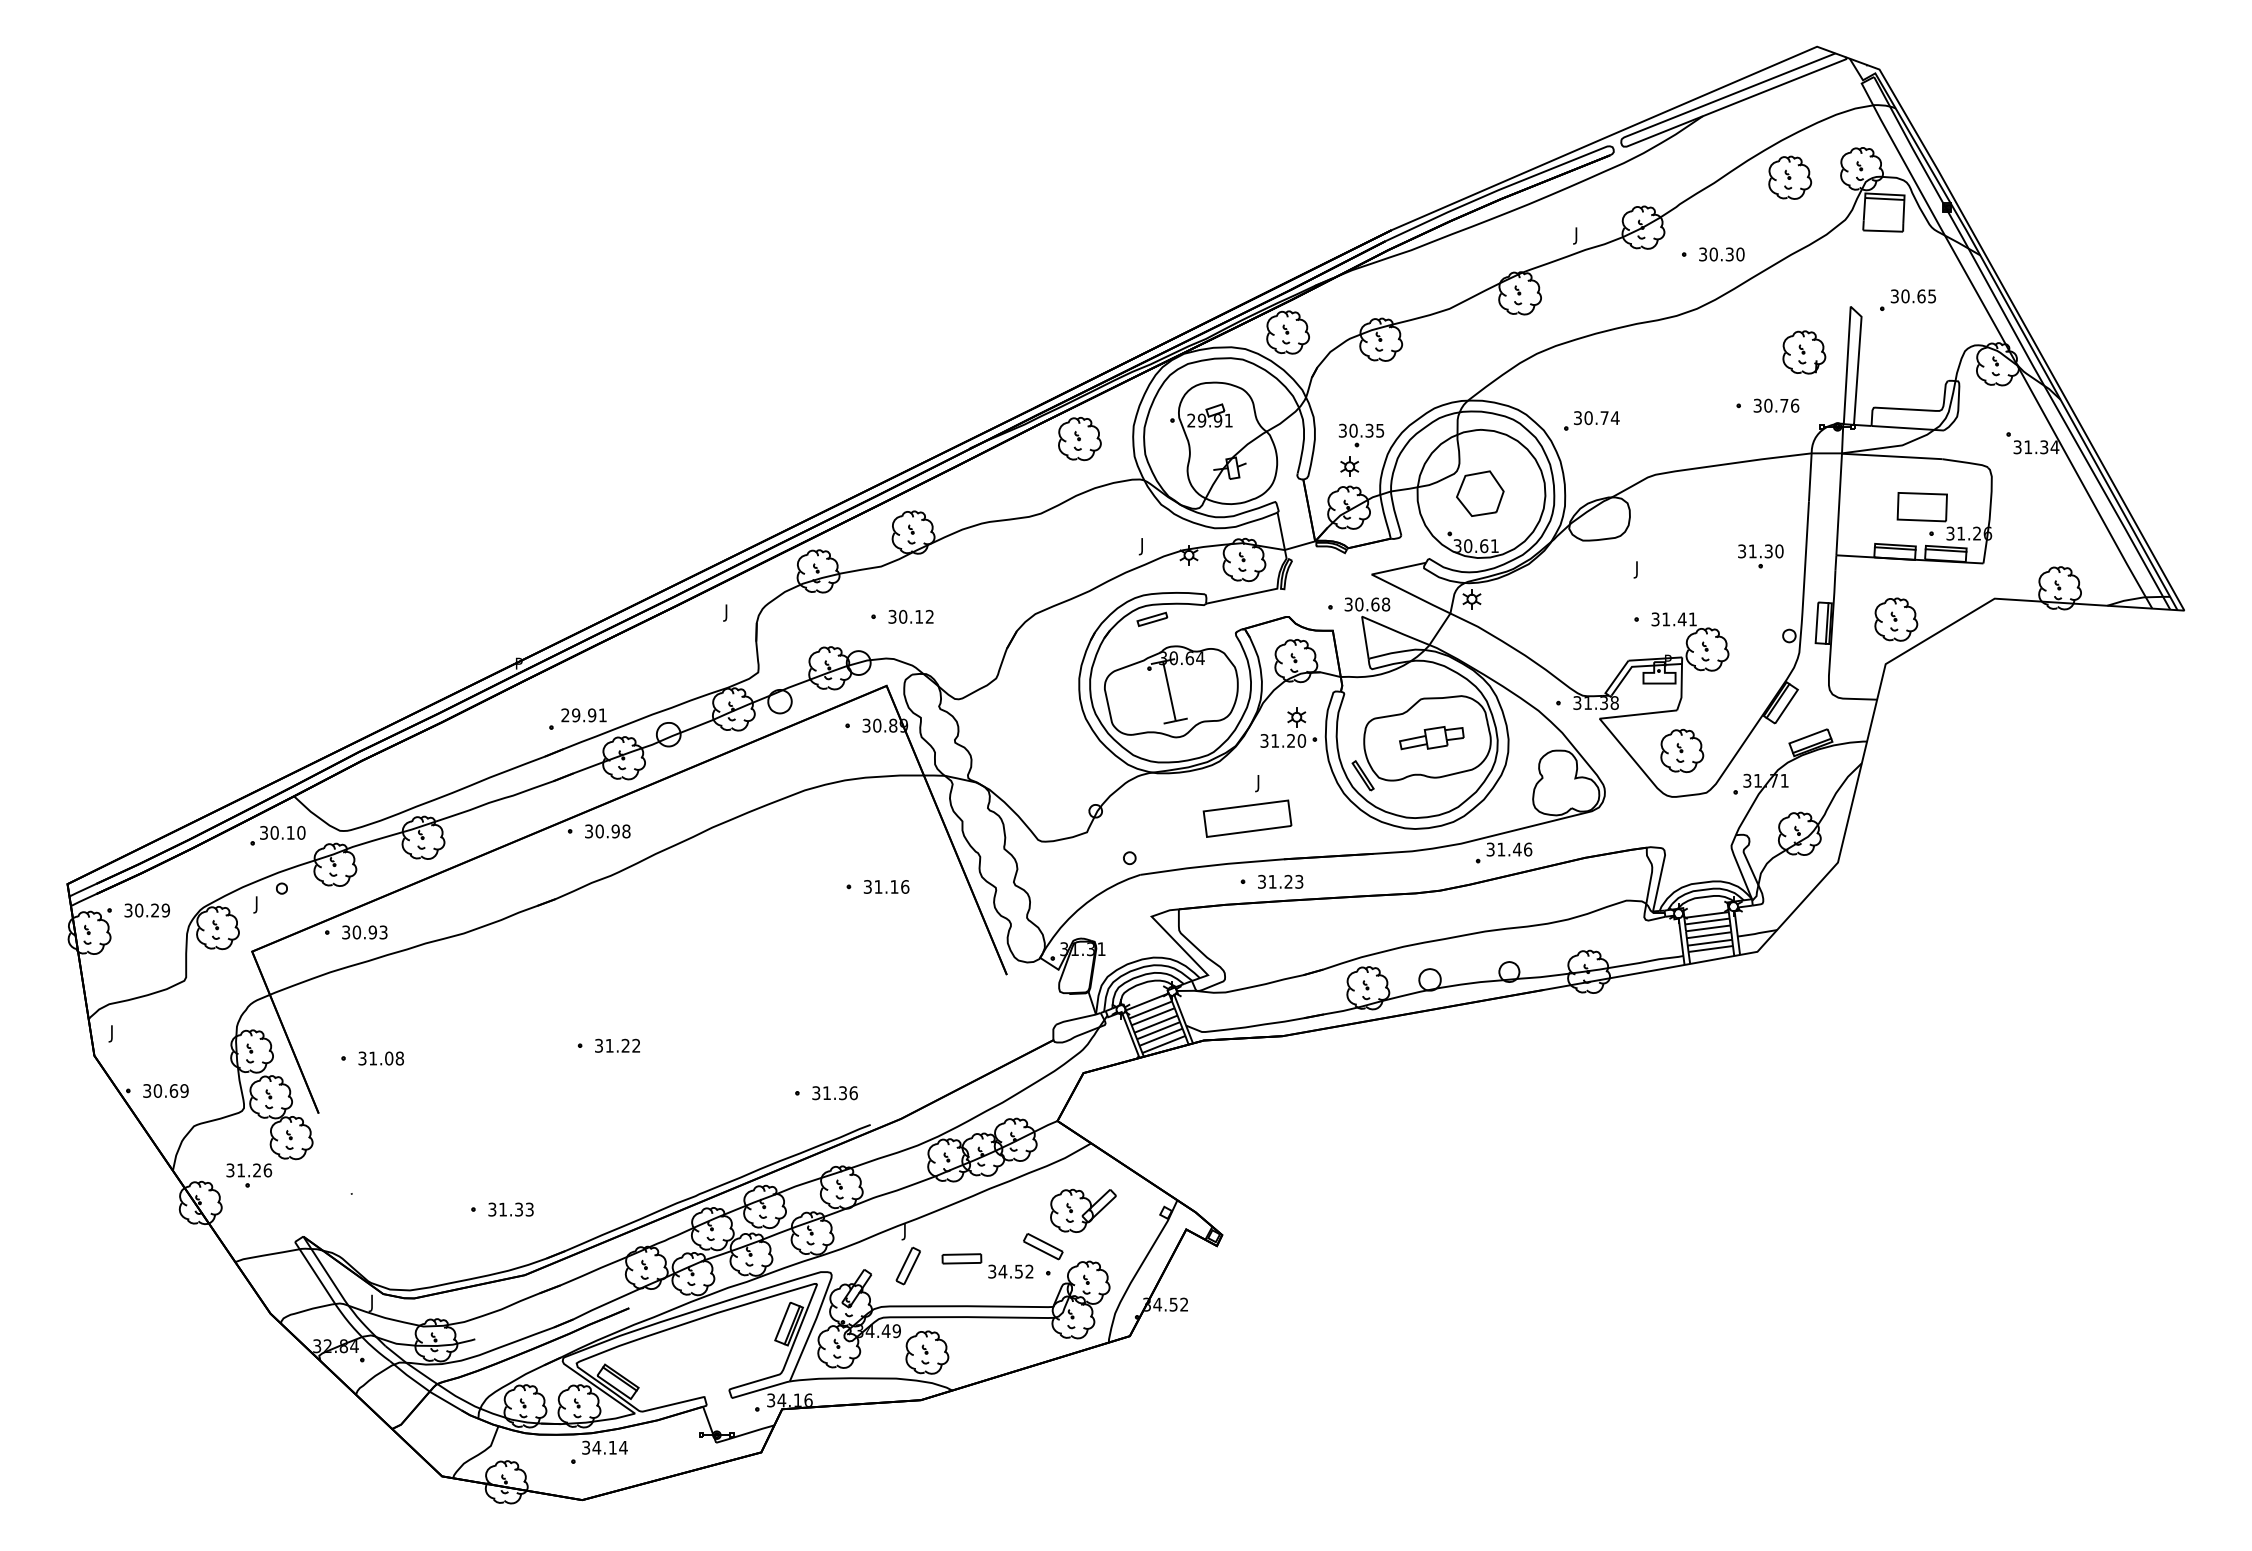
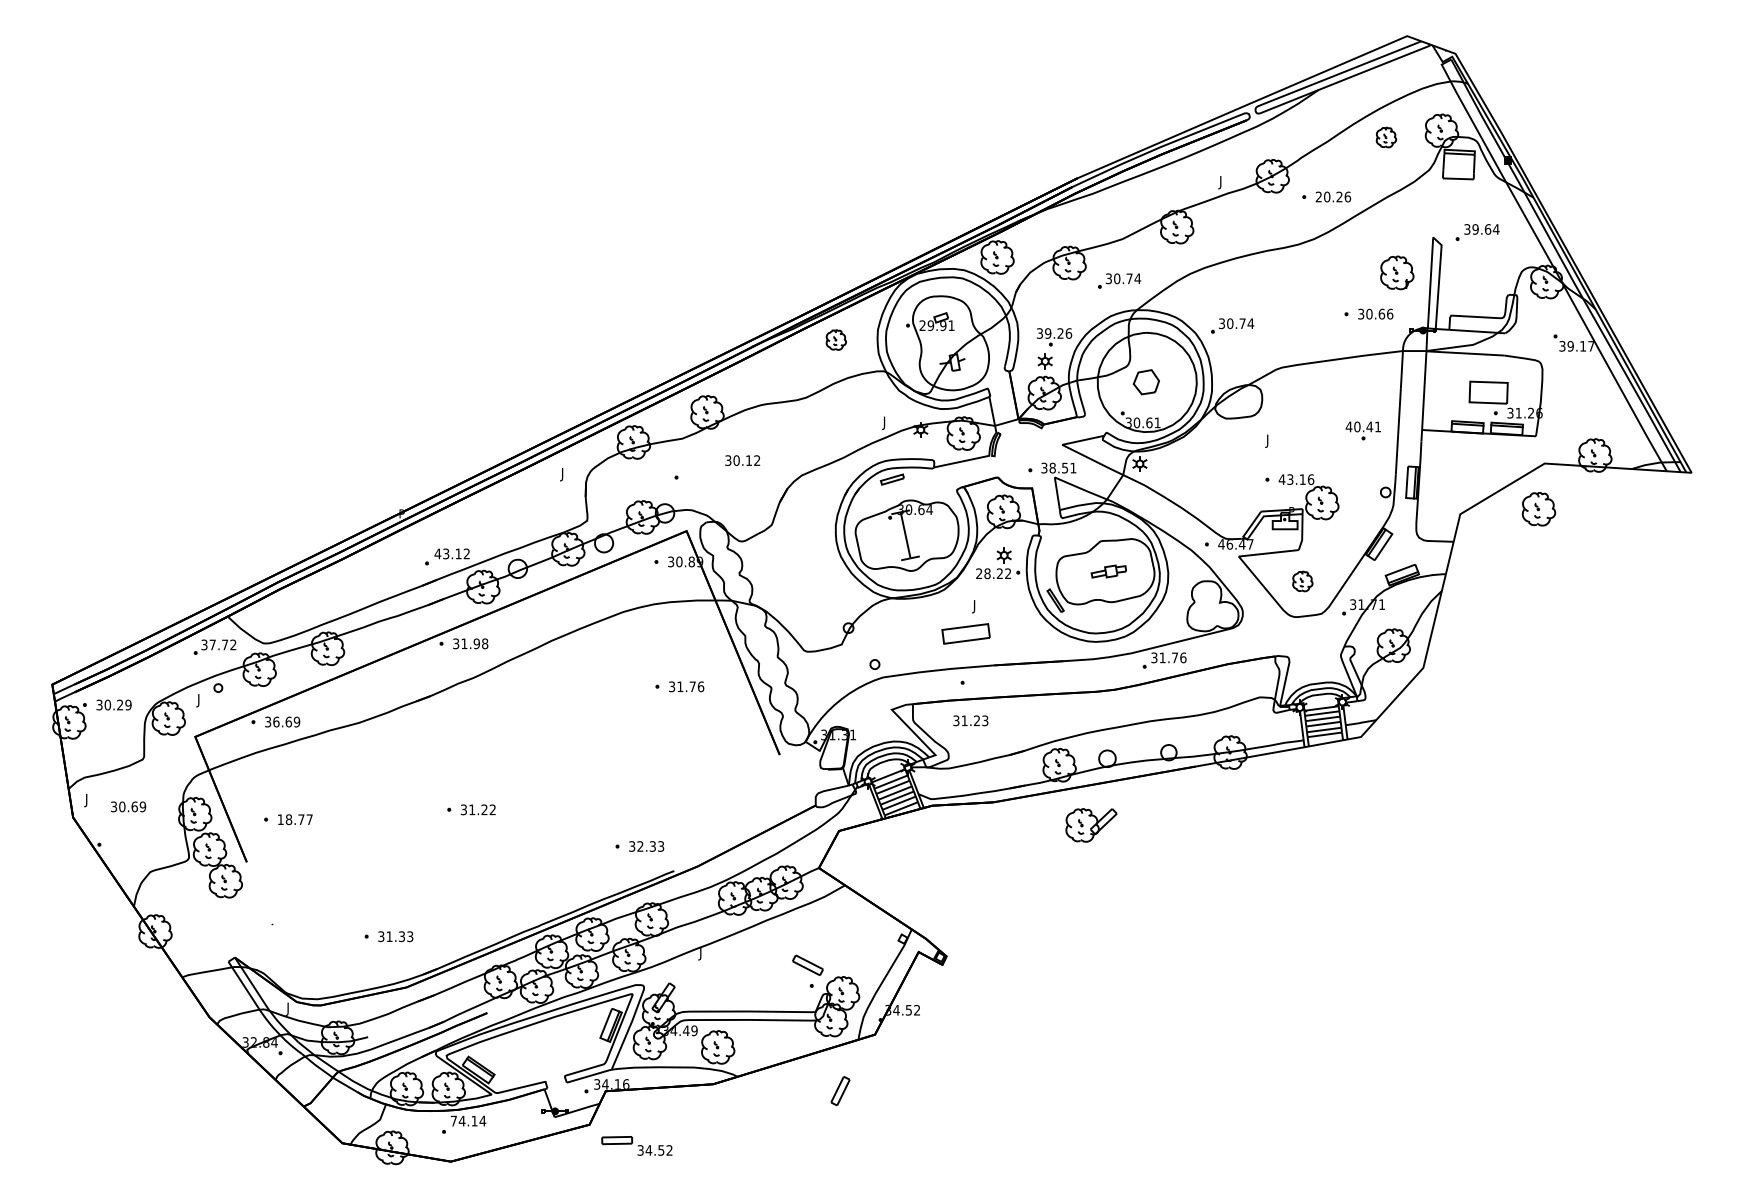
part: (1790, 177) -> (1386, 137), size x0.6
text: (1721, 254) -> (1333, 197), 30.30 -> 20.26
text: (1918, 296) -> (1485, 229), 30.65 -> 39.64
part: (1445, 362) -> (1119, 280), added
text: (1784, 405) -> (1381, 313), 30.76 -> 30.66
text: (1366, 430) -> (1058, 333), 30.35 -> 39.26
part: (1079, 439) -> (835, 340), size x0.6
text: (2041, 447) -> (1580, 346), 31.34 -> 39.17
part: (1480, 493) -> (1146, 382), size x0.7
text: (1760, 551) -> (1363, 427), 31.30 -> 40.41
text: (1372, 604) -> (1062, 468), 30.68 -> 38.51
text: (910, 616) -> (742, 460), moved
text: (1674, 619) -> (1296, 479), 31.41 -> 43.16
part: (1896, 619) -> (1539, 509), moved
text: (1595, 703) -> (1235, 544), 31.38 -> 46.47
text: (583, 715) -> (451, 554), 29.91 -> 43.12
part: (1431, 738) -> (1108, 571), size x0.7
text: (1283, 740) -> (993, 573), 31.20 -> 28.22
part: (1682, 750) -> (1302, 581), size x0.6
part: (1247, 818) -> (966, 633), size x0.7
text: (599, 831) -> (464, 643), 30.98 -> 31.98
text: (287, 832) -> (222, 644), 30.10 -> 37.72
text: (1517, 849) -> (1175, 657), 31.46 -> 31.76
text: (1280, 881) -> (970, 720), moved
text: (894, 886) -> (692, 686), 31.16 -> 31.76
text: (369, 932) -> (286, 722), 30.93 -> 36.69
text: (381, 1058) -> (295, 819), 31.08 -> 18.77
text: (165, 1090) -> (128, 806), moved
text: (840, 1093) -> (650, 846), 31.36 -> 32.33
part: (249, 1175) -> (193, 910), removed
part: (1083, 1210) -> (1091, 825), moved
part: (907, 1265) -> (839, 1090), moved
part: (987, 1265) -> (636, 1145), moved
text: (586, 1447) -> (454, 1120), 34.14 -> 74.14

